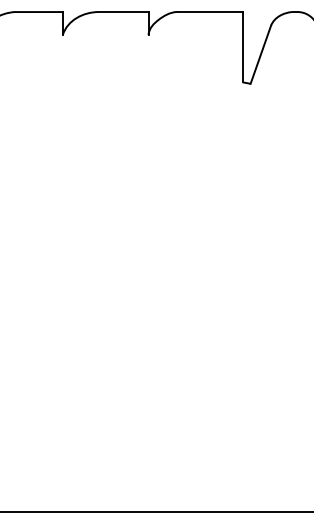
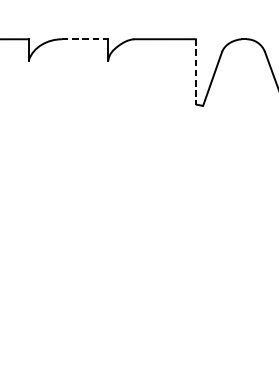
line: (123, 12) -> (85, 39), solid -> dashed
line: (242, 47) -> (195, 72), solid -> dashed

